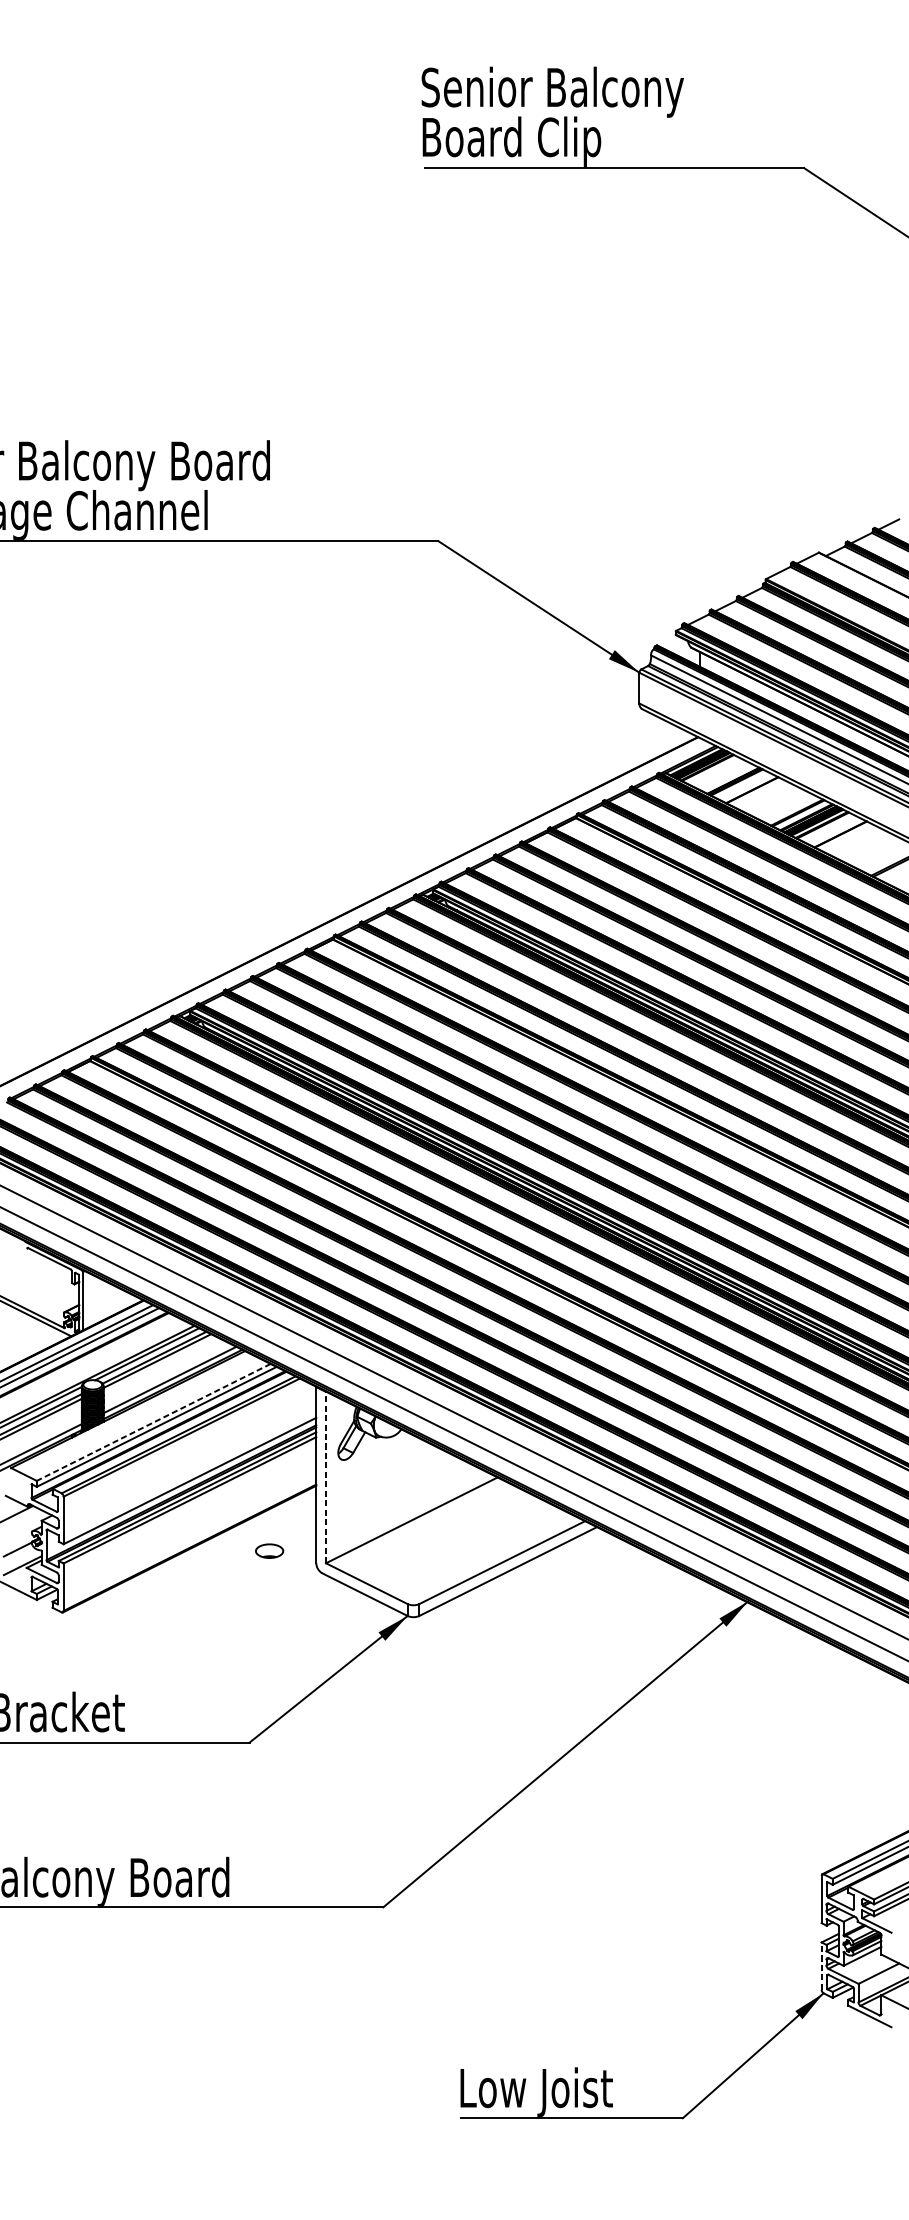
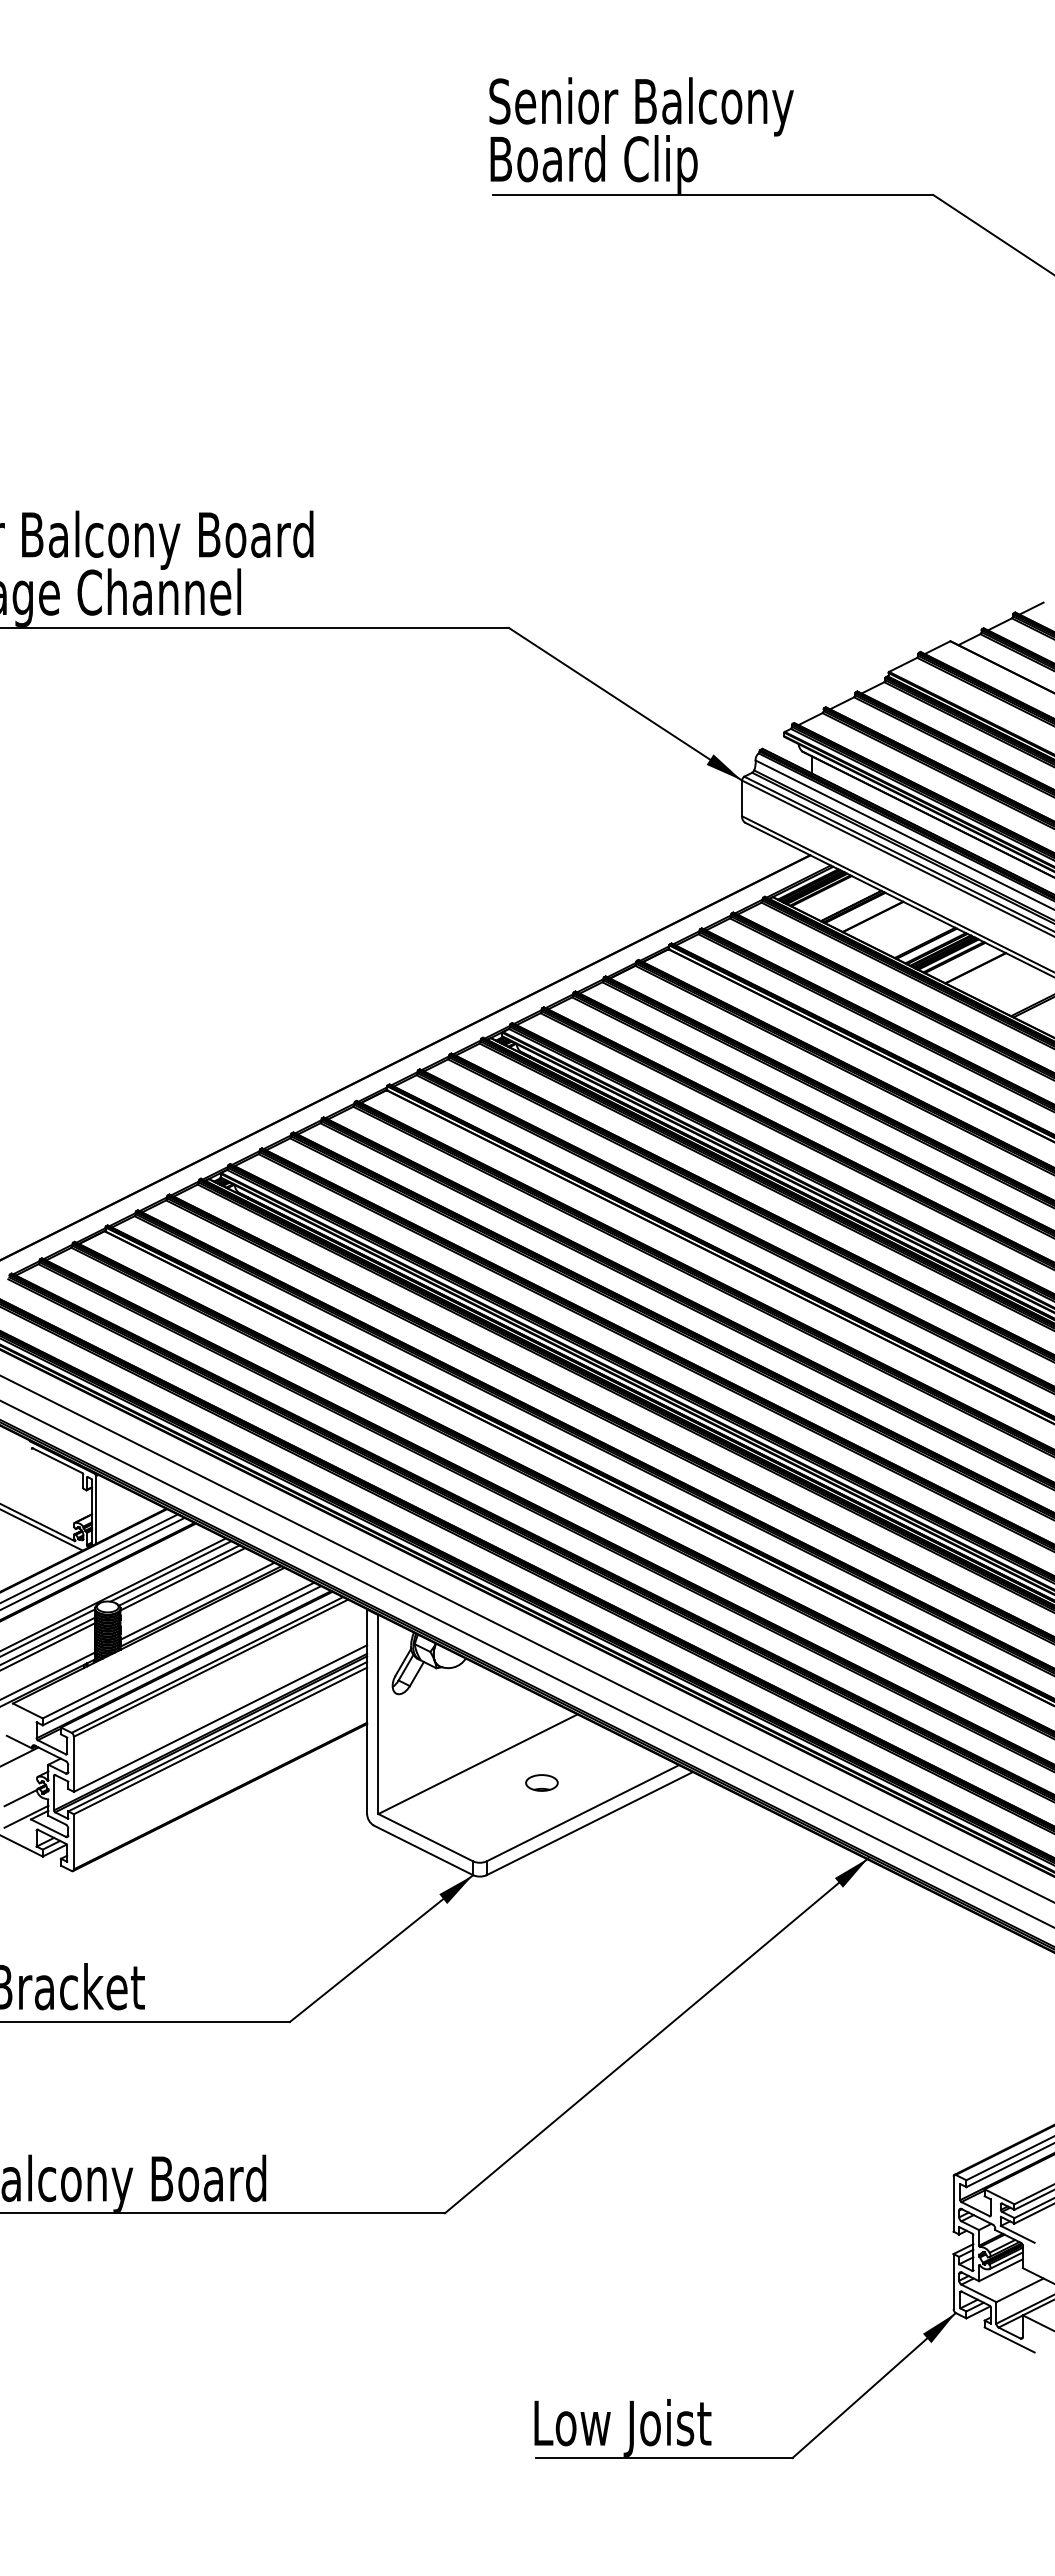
line: (153, 1422) -> (178, 1650), dashed -> solid
line: (326, 1477) -> (378, 1714), dashed -> solid
part: (269, 1550) -> (541, 1782), moved
line: (821, 1966) -> (953, 2281), dashed -> solid

